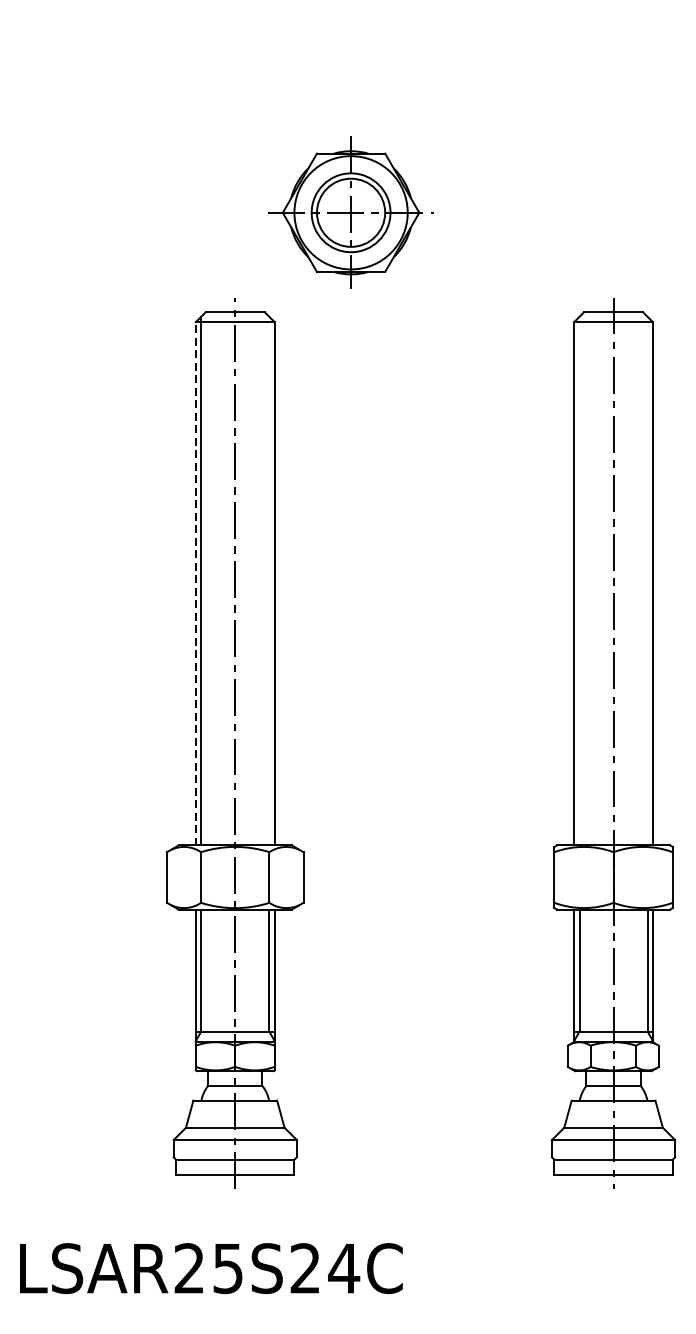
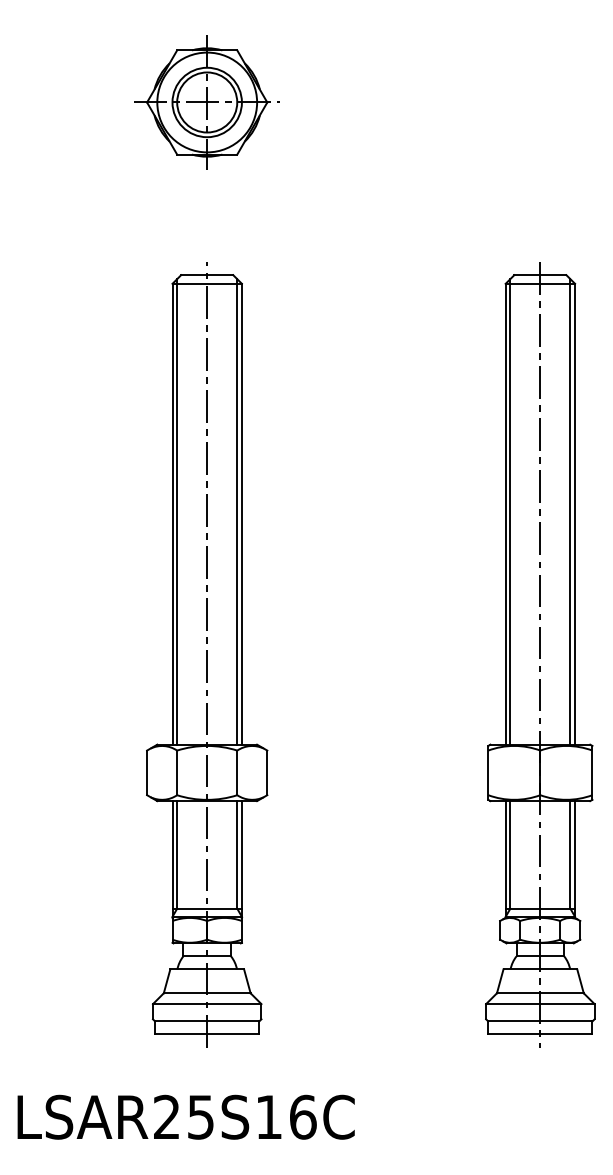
part: (350, 212) -> (206, 102), moved
line: (269, 580) -> (237, 511), added
line: (579, 580) -> (510, 511), added
line: (647, 580) -> (570, 511), added
line: (195, 582) -> (172, 513), dashed -> solid
text: (325, 1267) -> (286, 1116), LSAR25S24C -> LSAR25S16C

